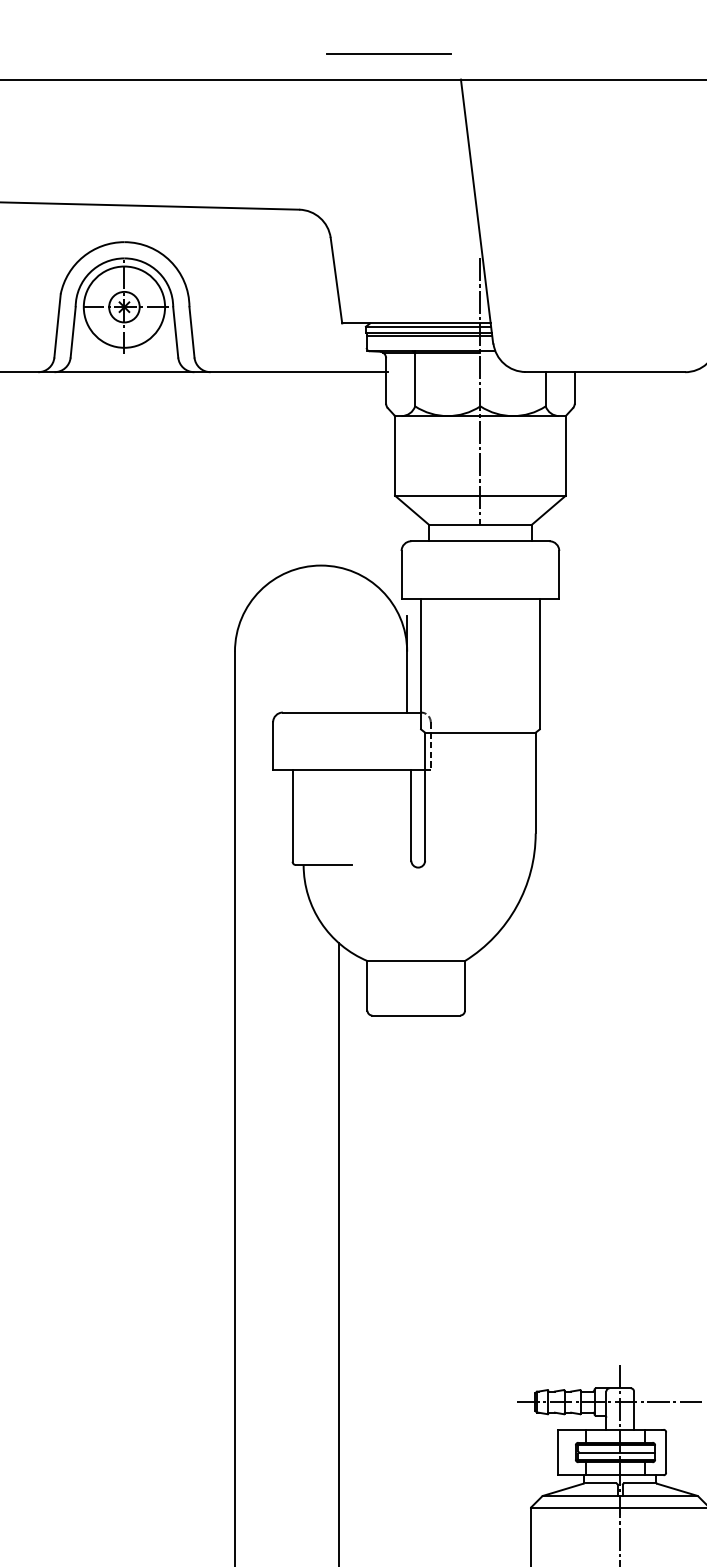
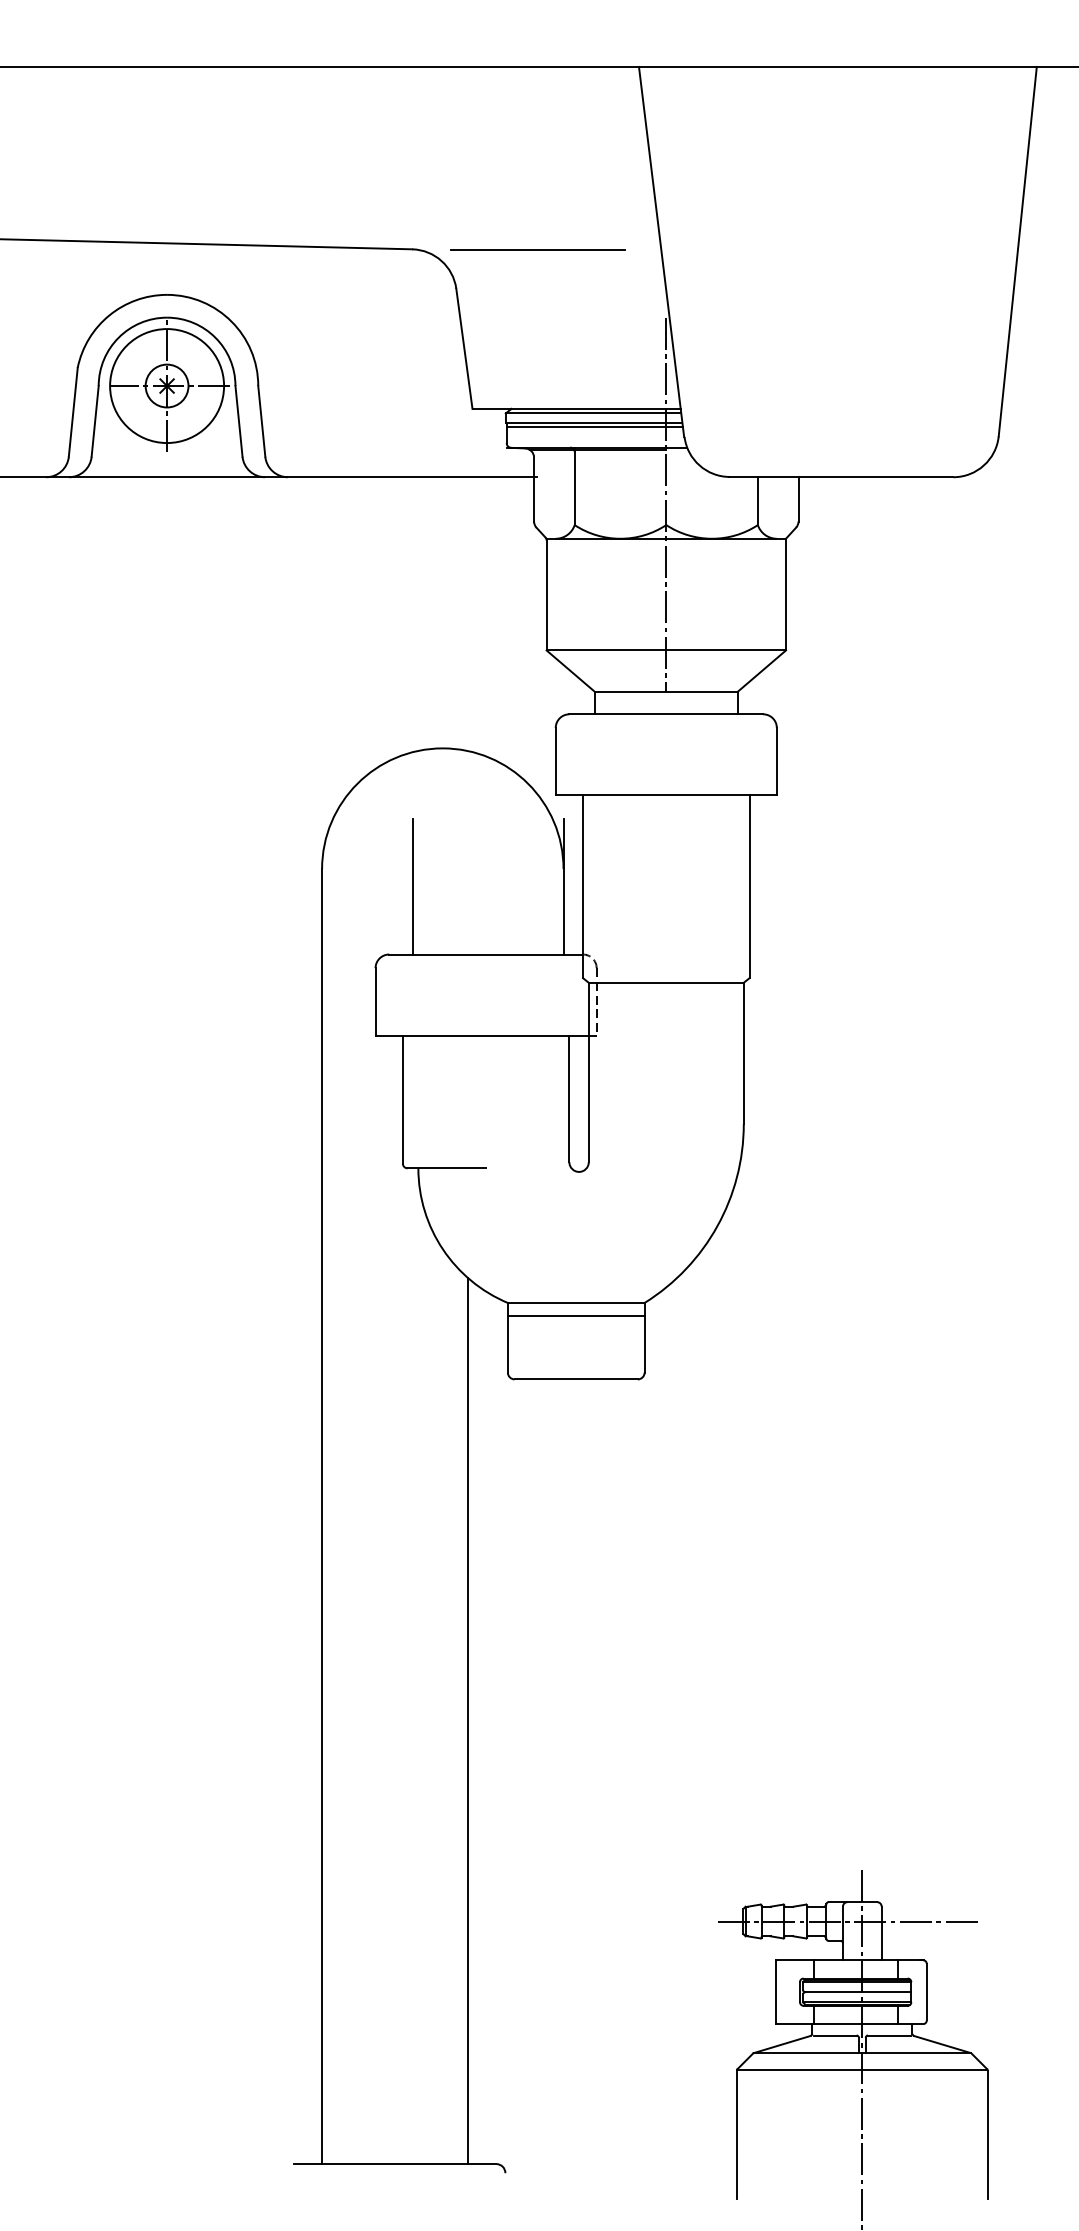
line: (388, 53) -> (537, 249), moved
line: (300, 664) -> (413, 886), added
line: (415, 969) -> (575, 1315), added

